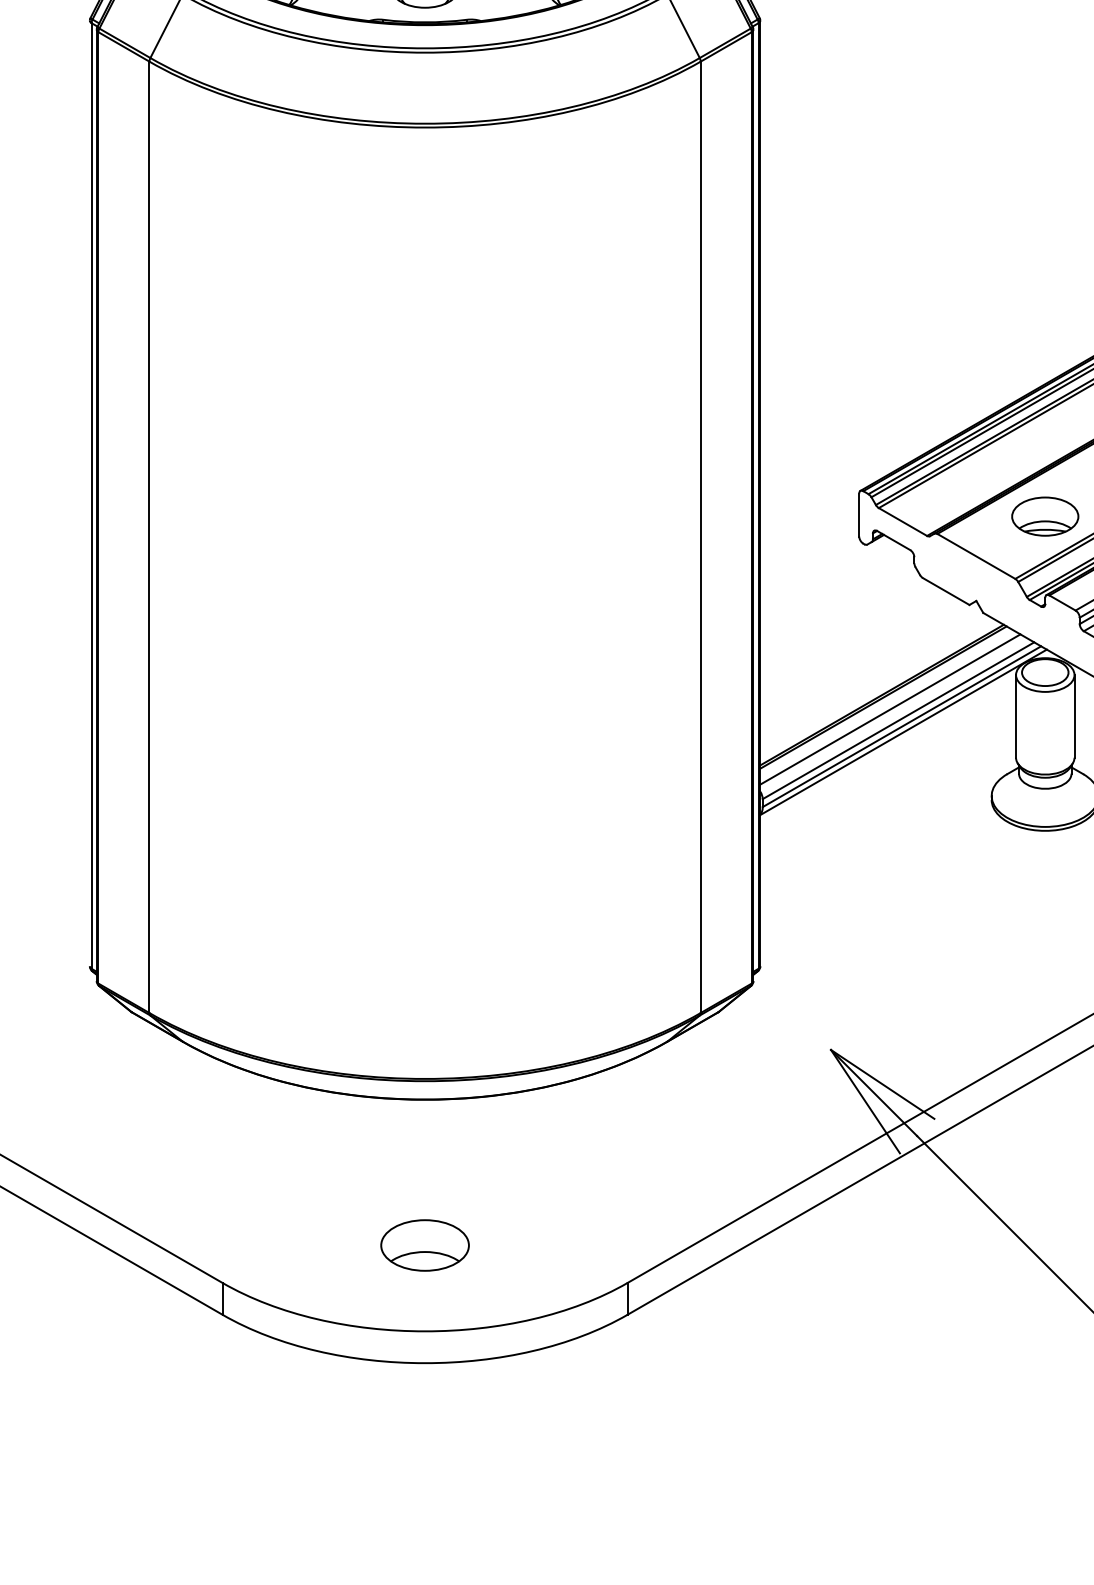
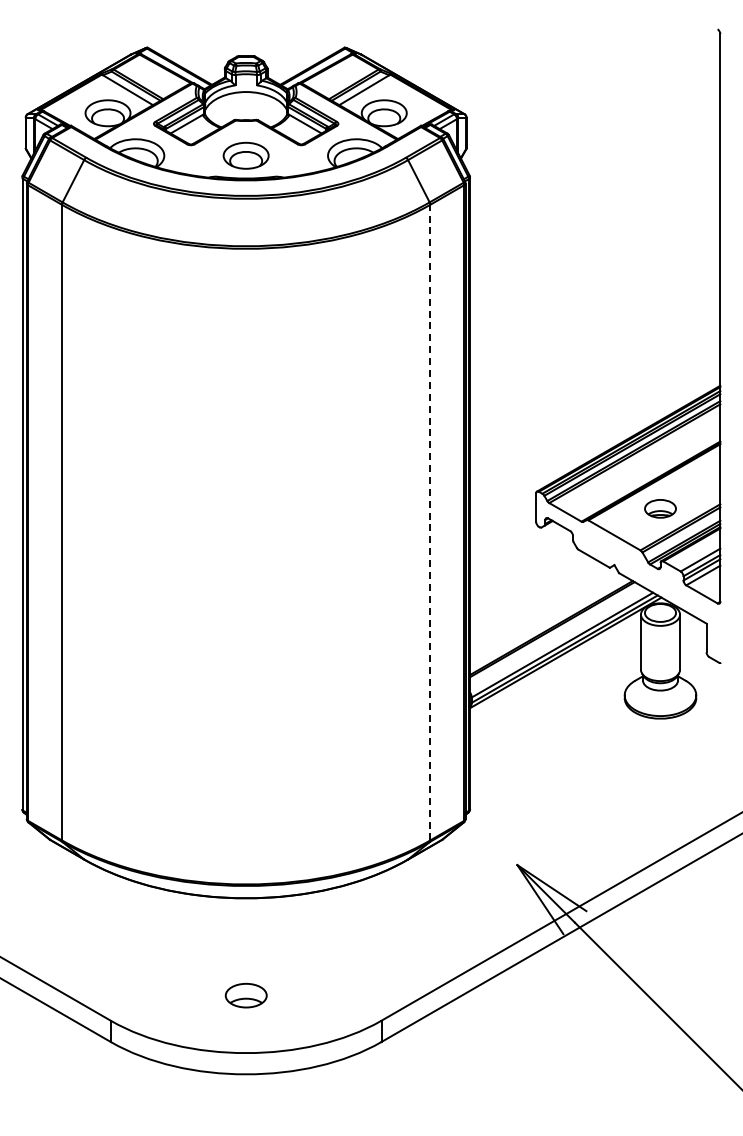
part: (1045, 516) -> (660, 508), size x0.7
line: (701, 537) -> (430, 522), solid -> dashed
line: (889, 709) -> (556, 637), removed
part: (425, 1245) -> (246, 995), size x0.7

